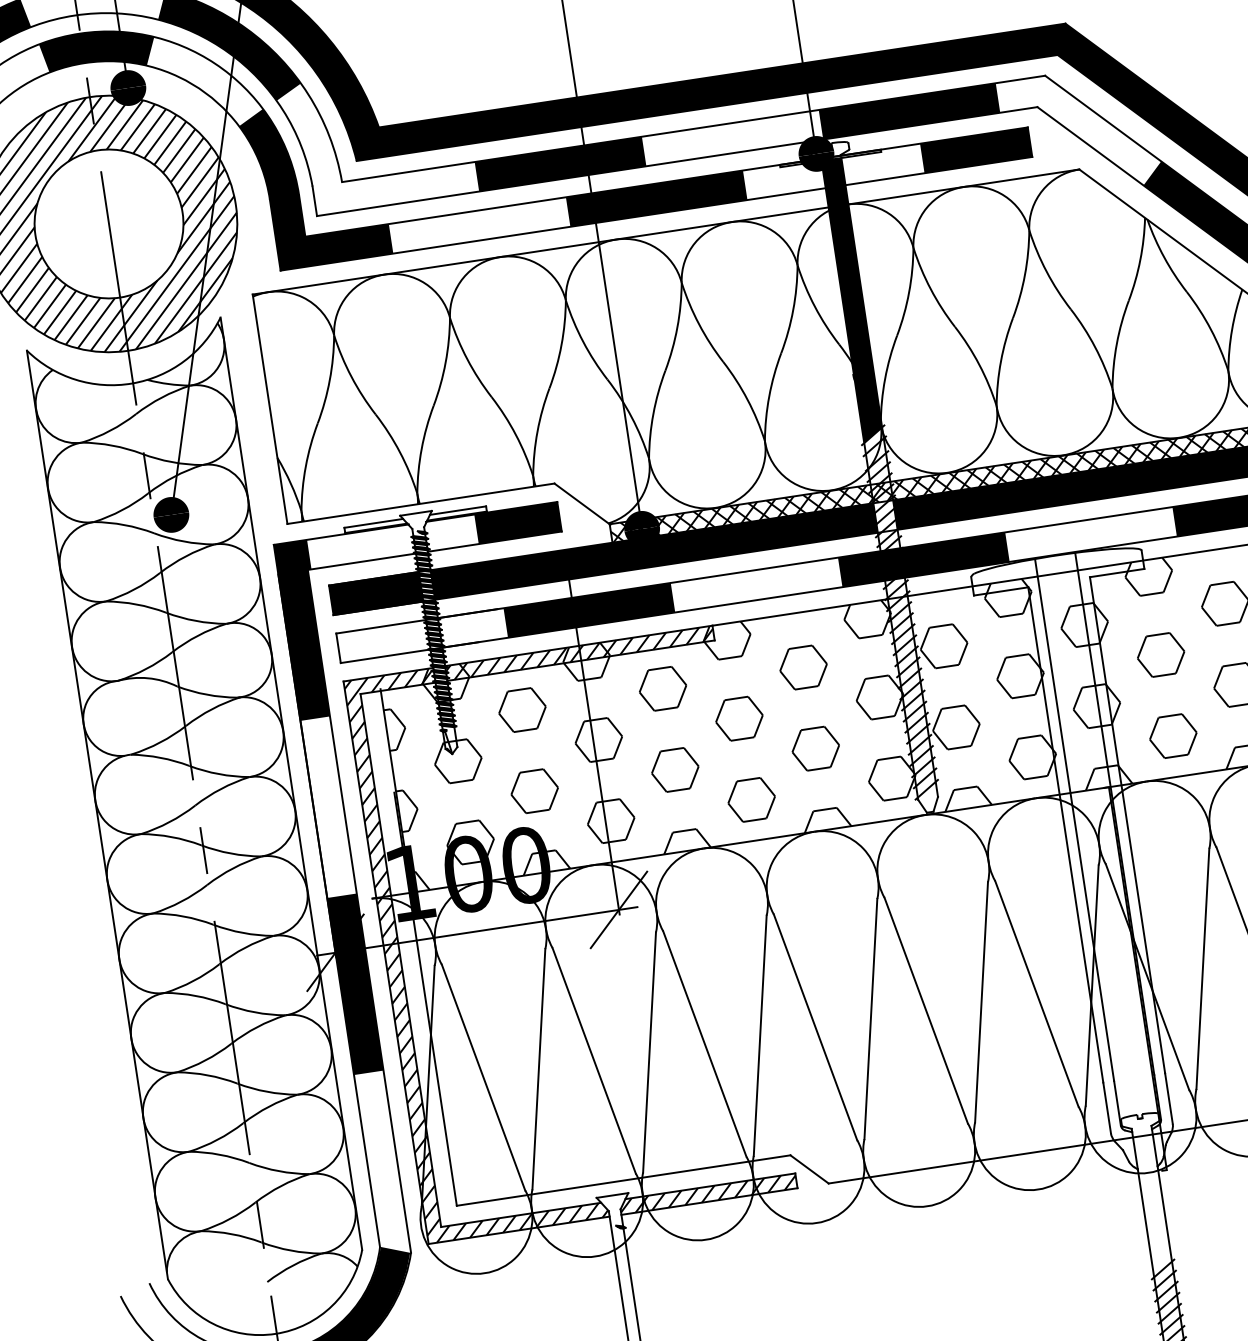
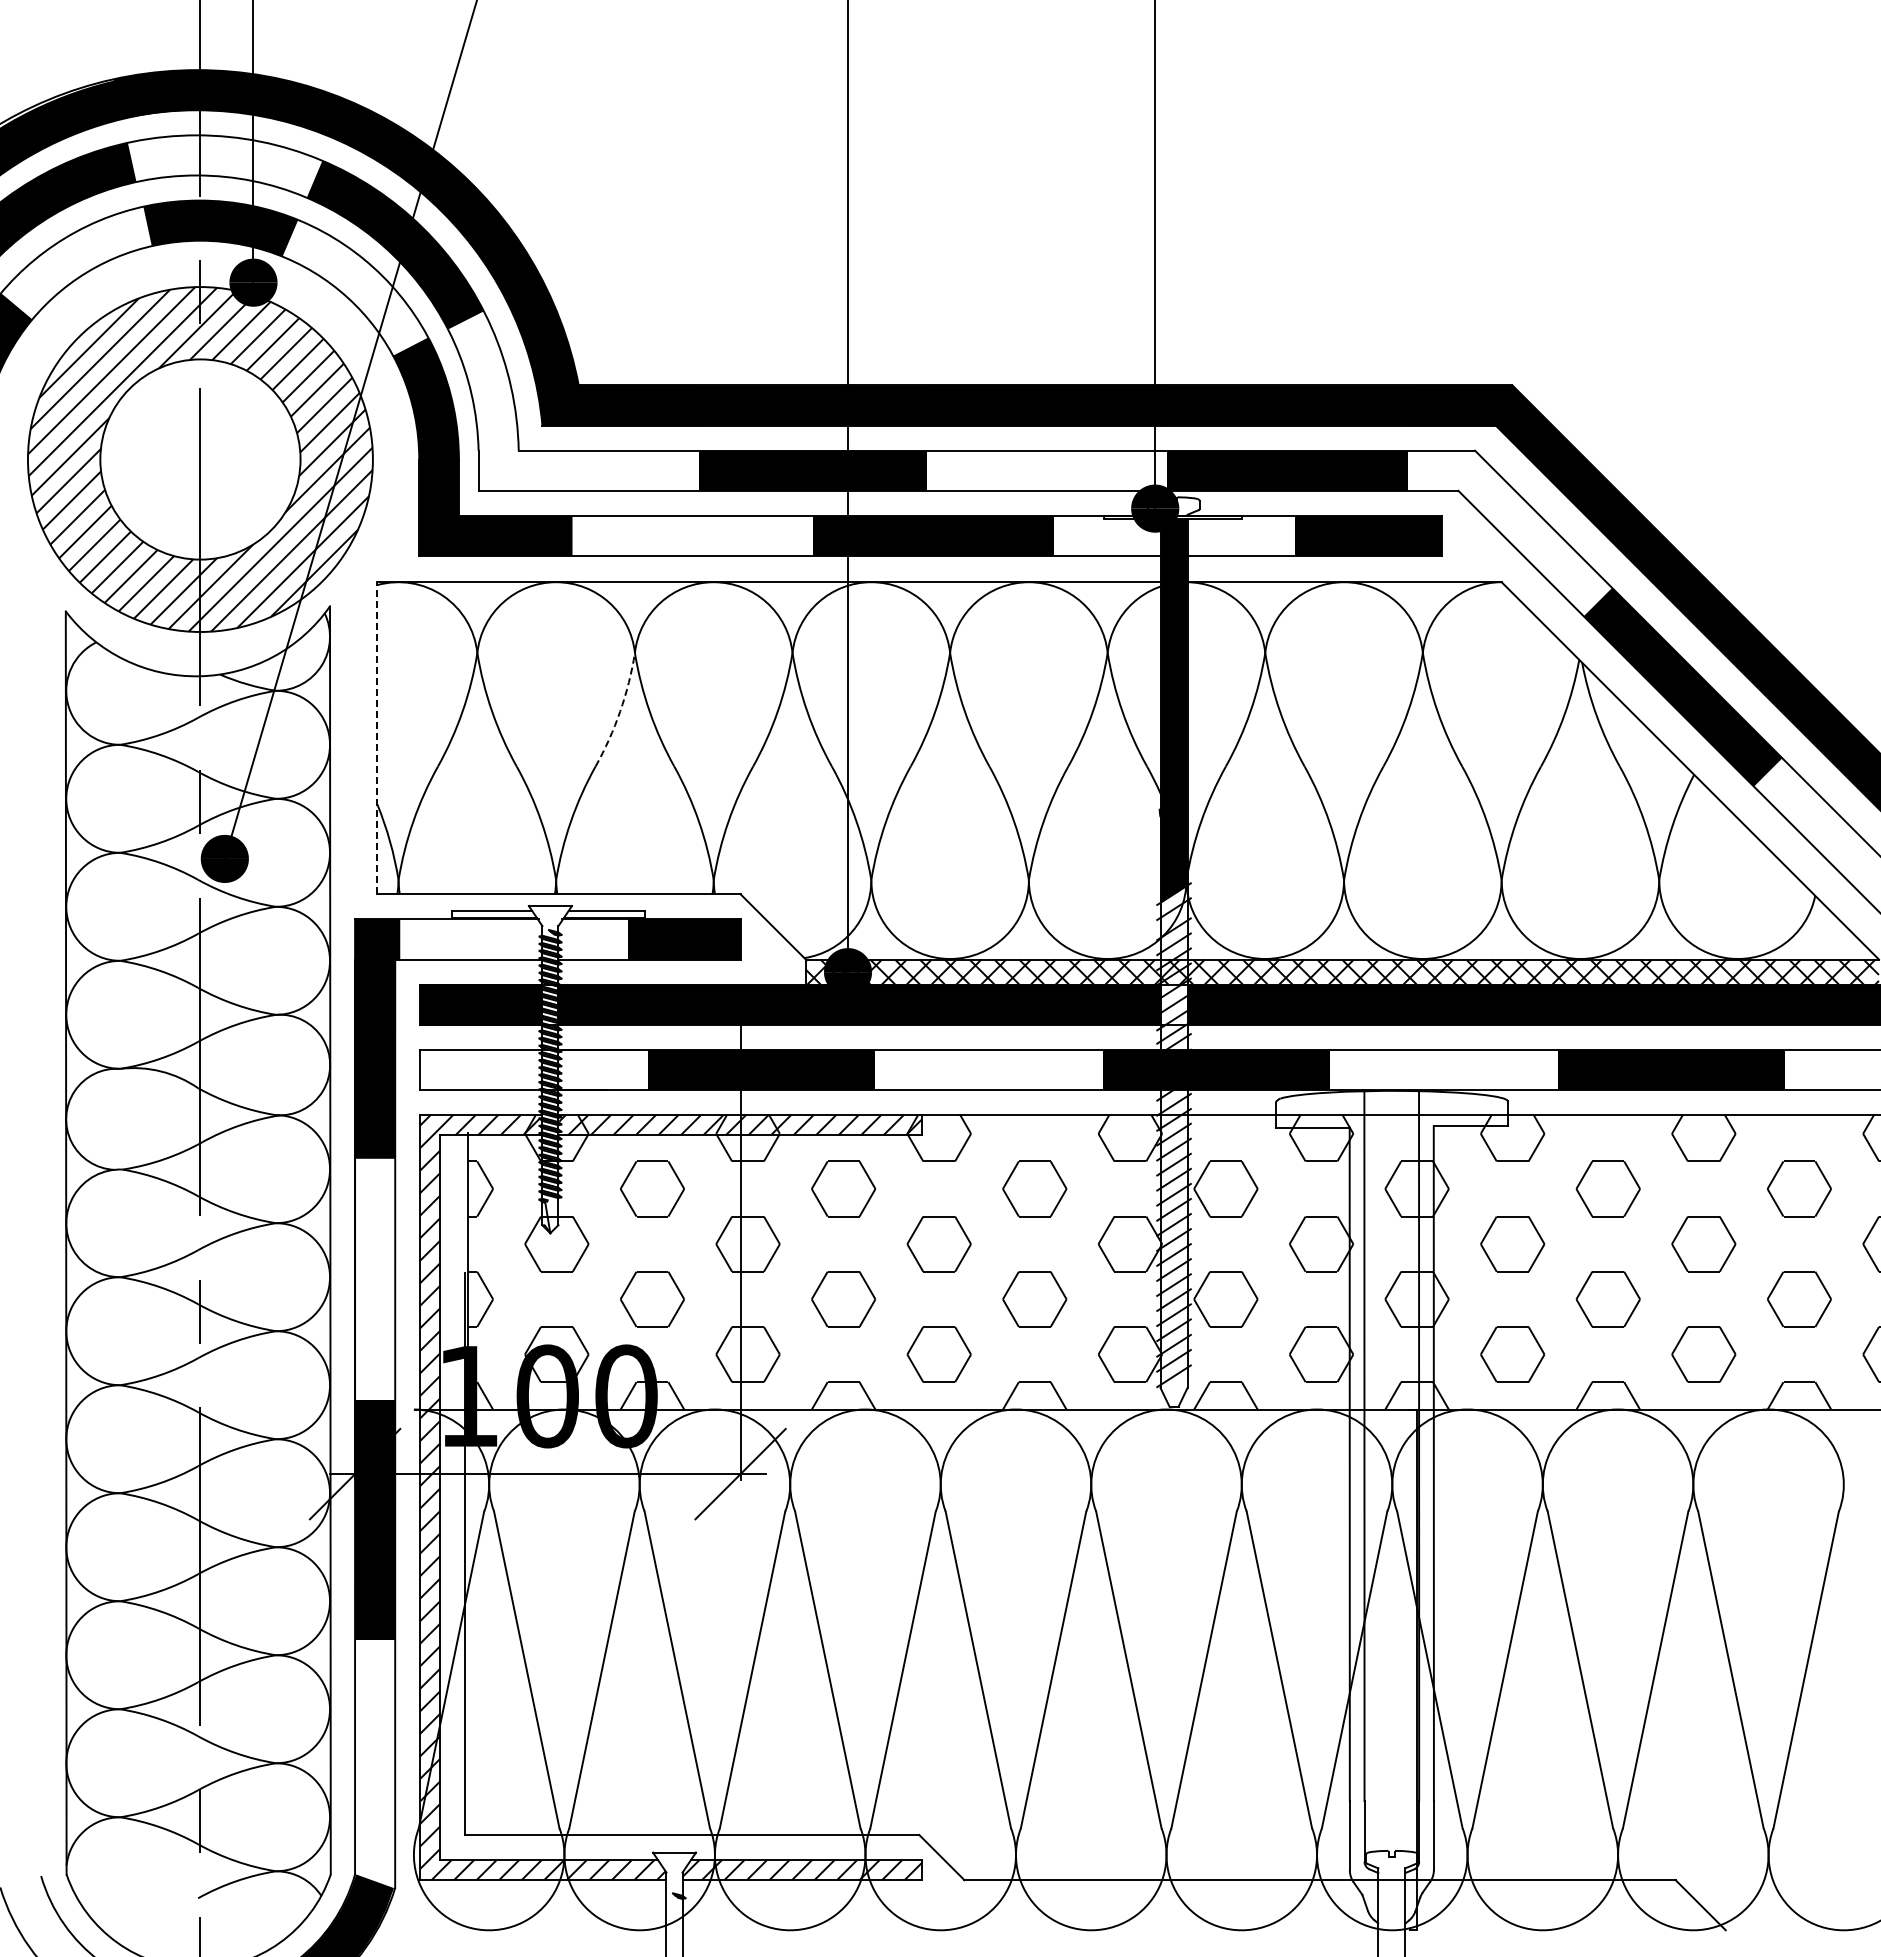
arc: (445, 362) -> (620, 711), solid -> dashed
line: (270, 408) -> (377, 737), solid -> dashed

